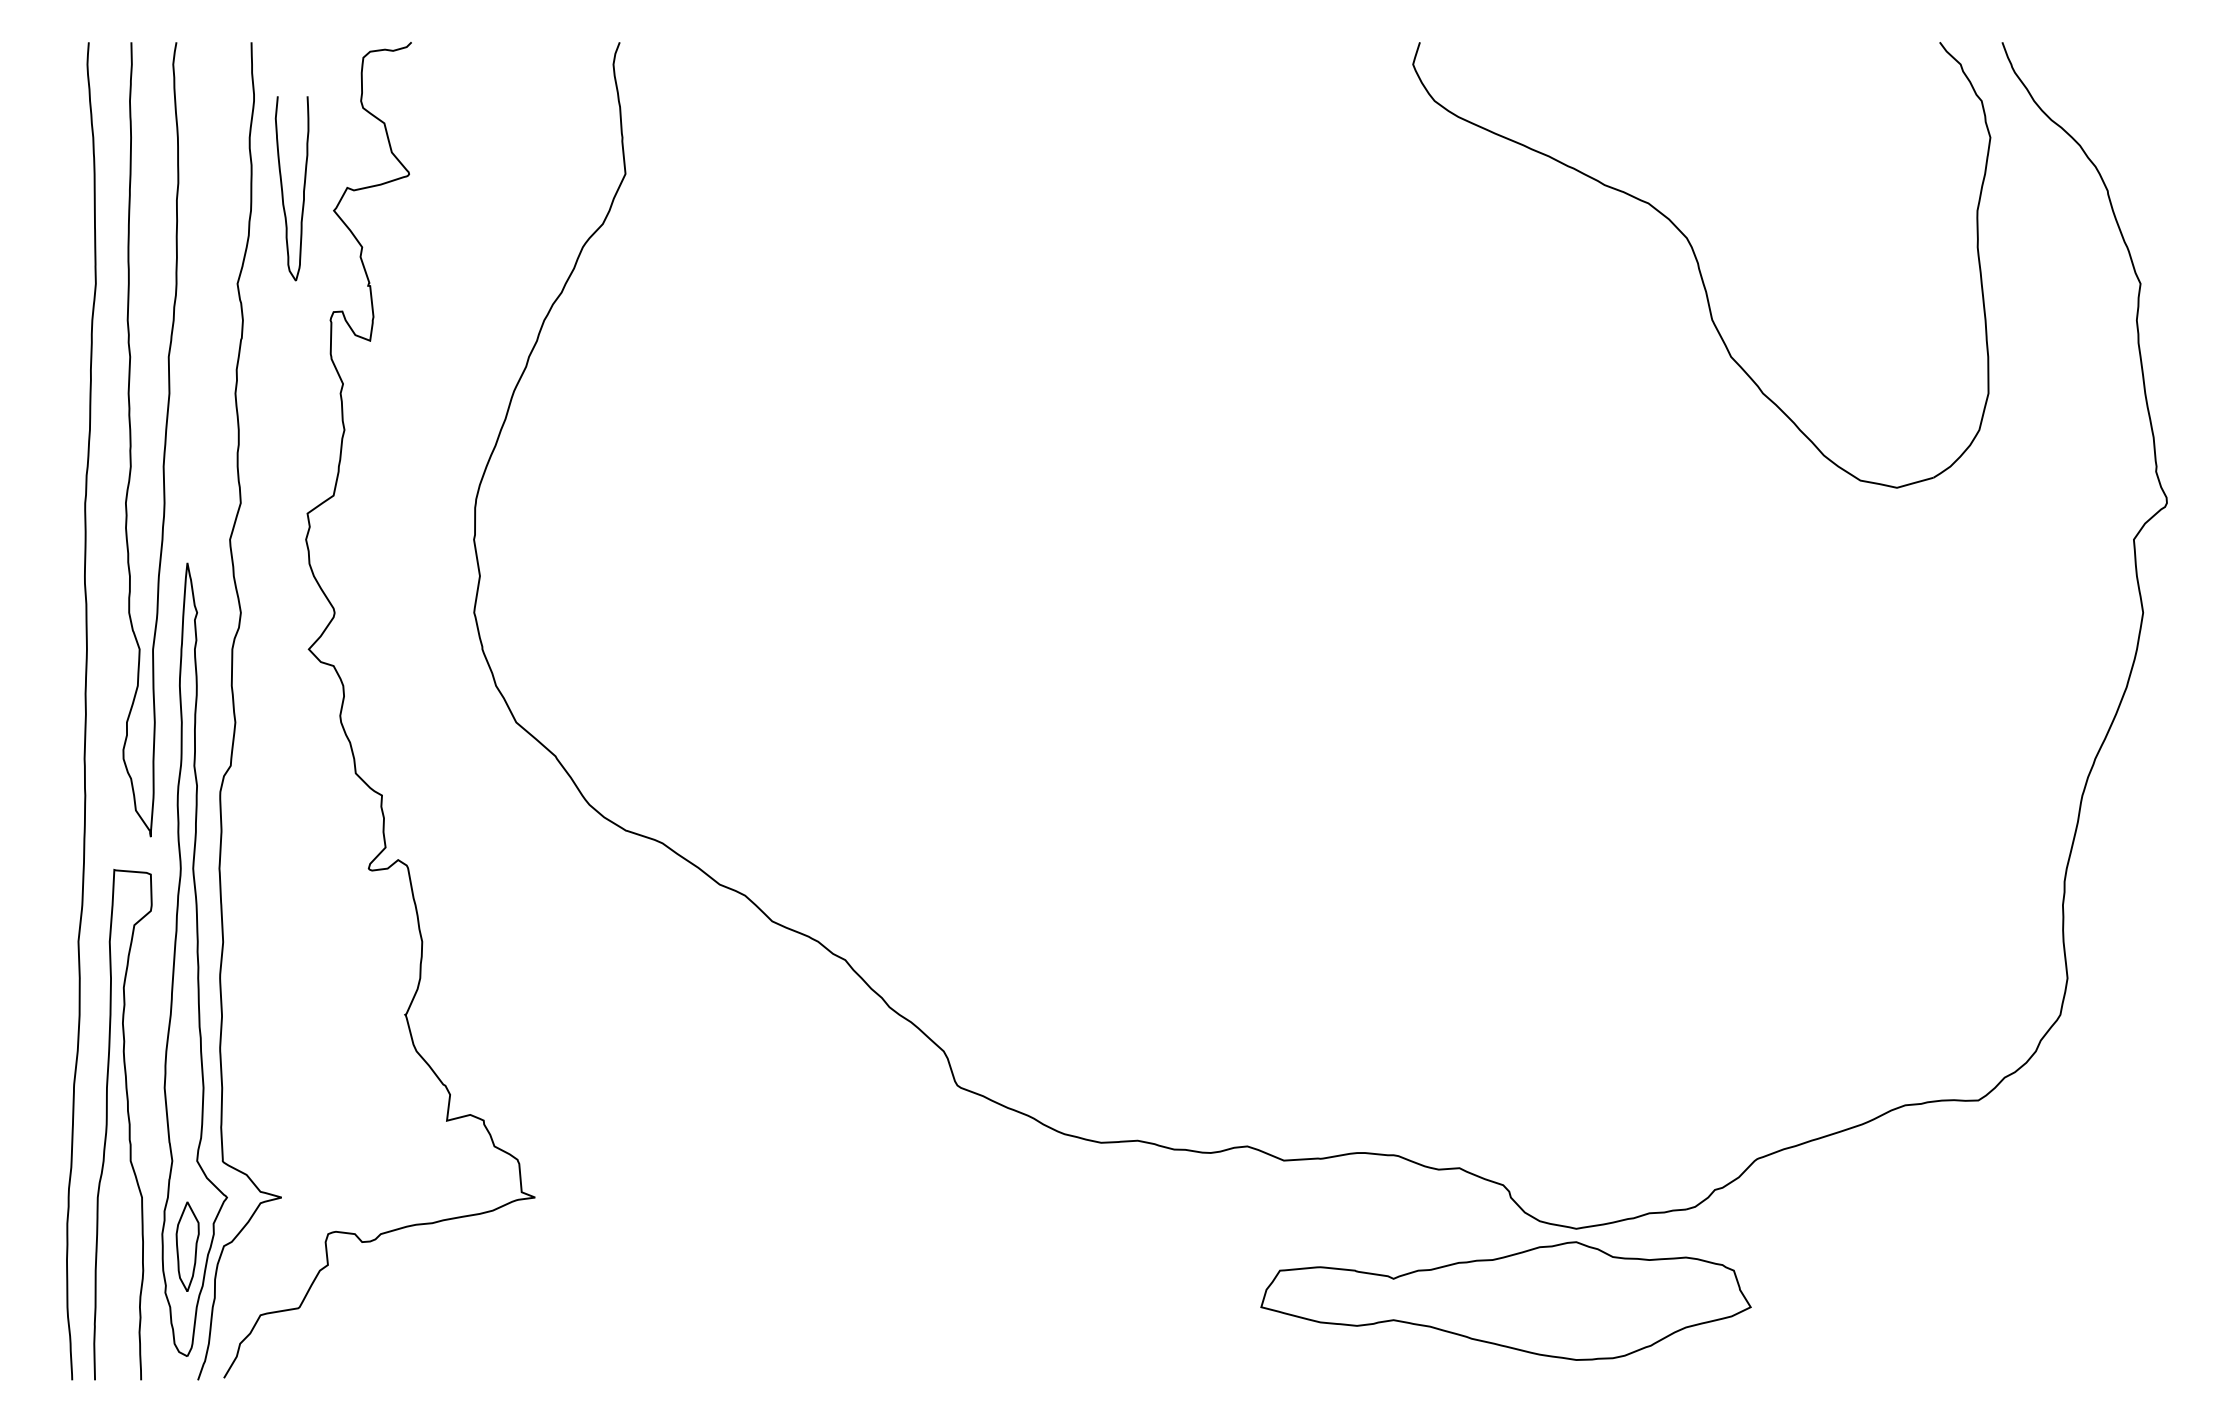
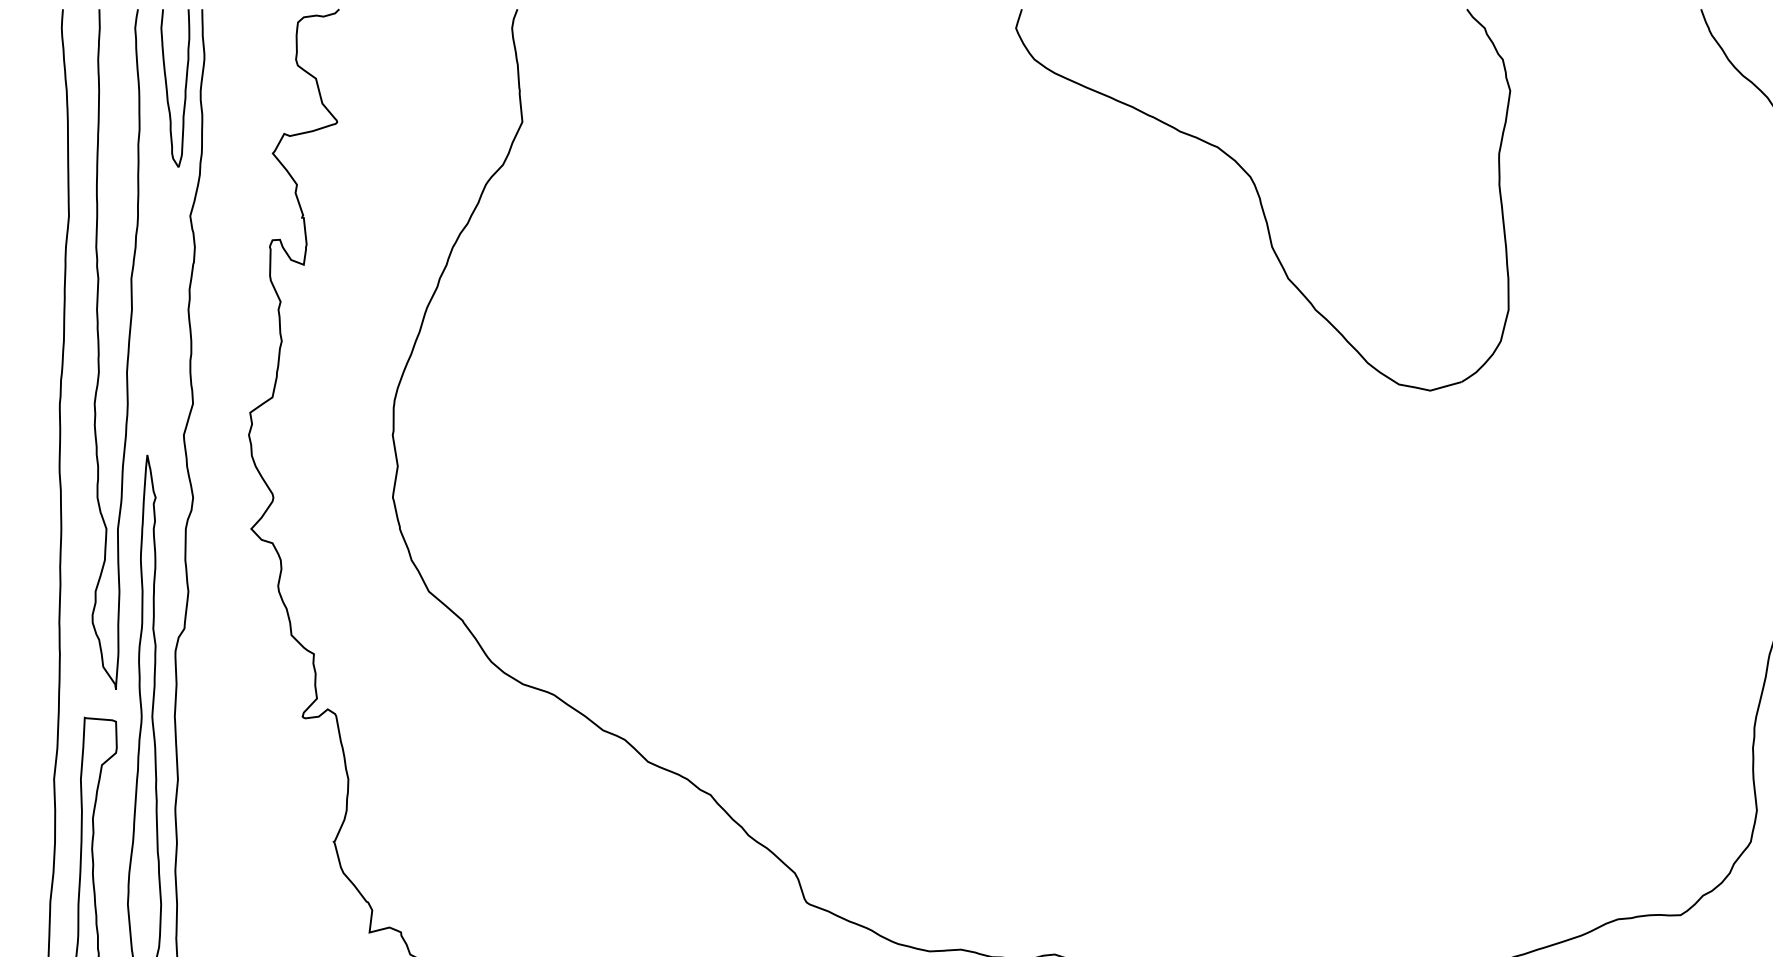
part: (283, 191) -> (167, 90), moved
part: (1701, 265) -> (1262, 200), moved

